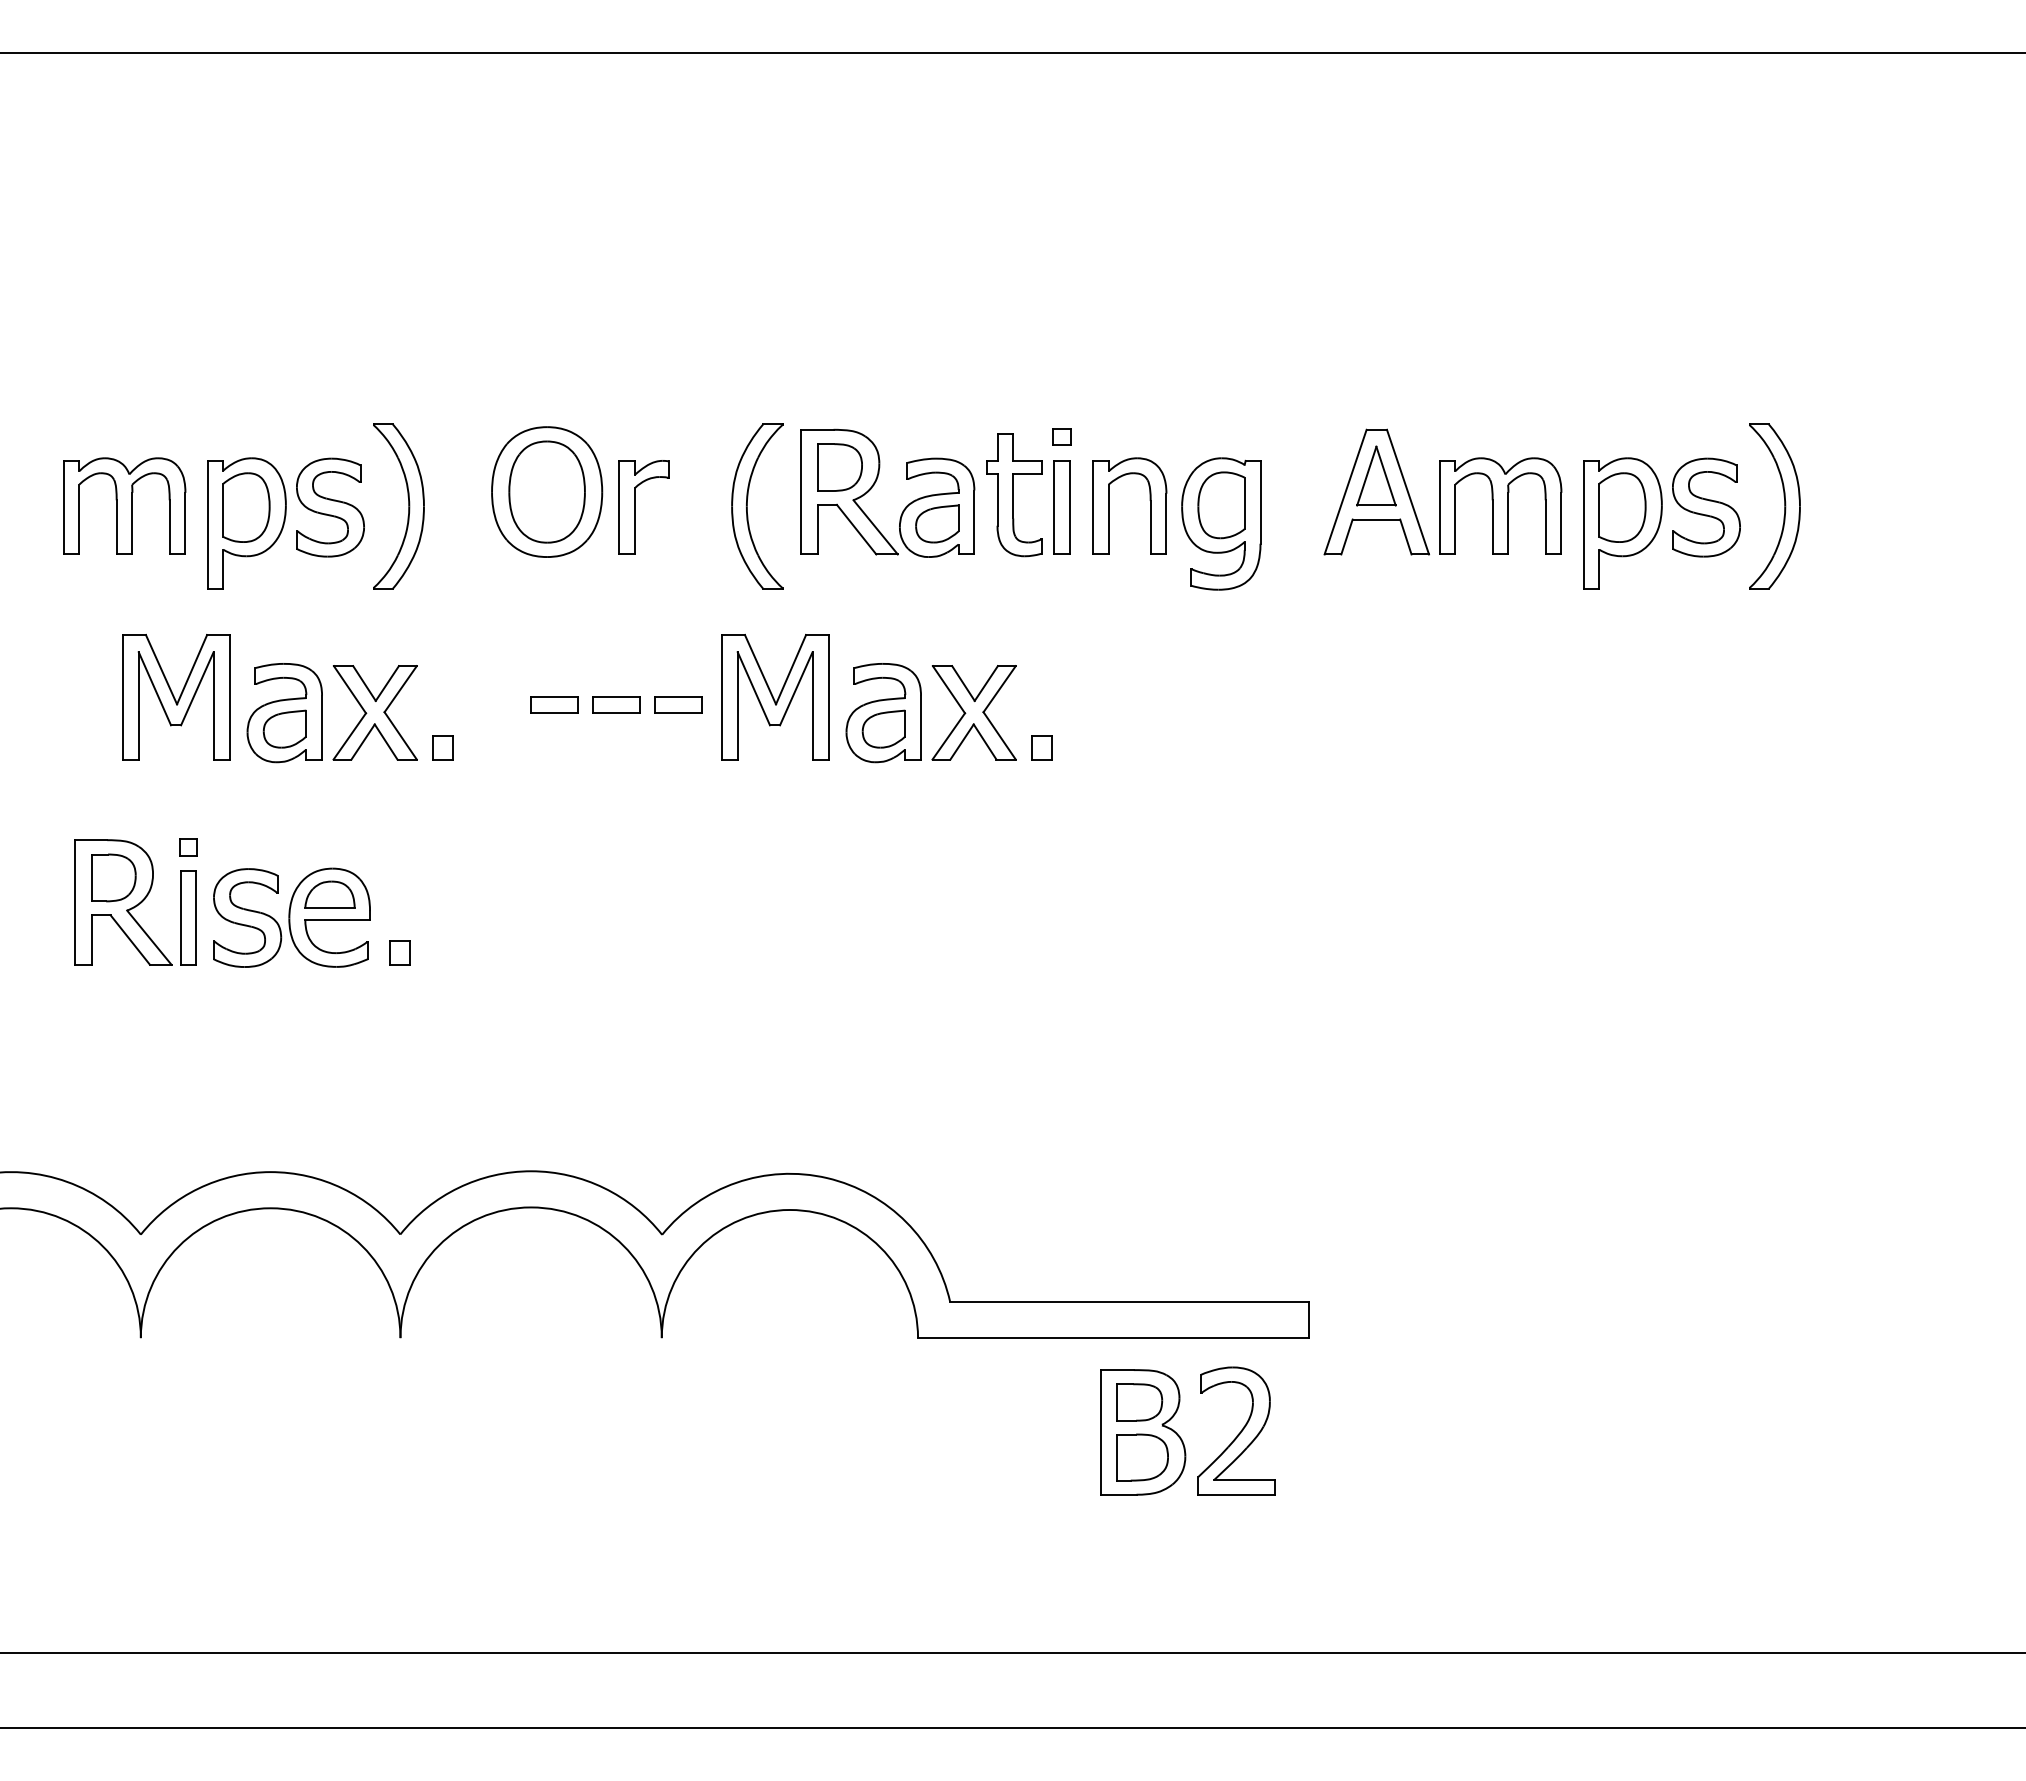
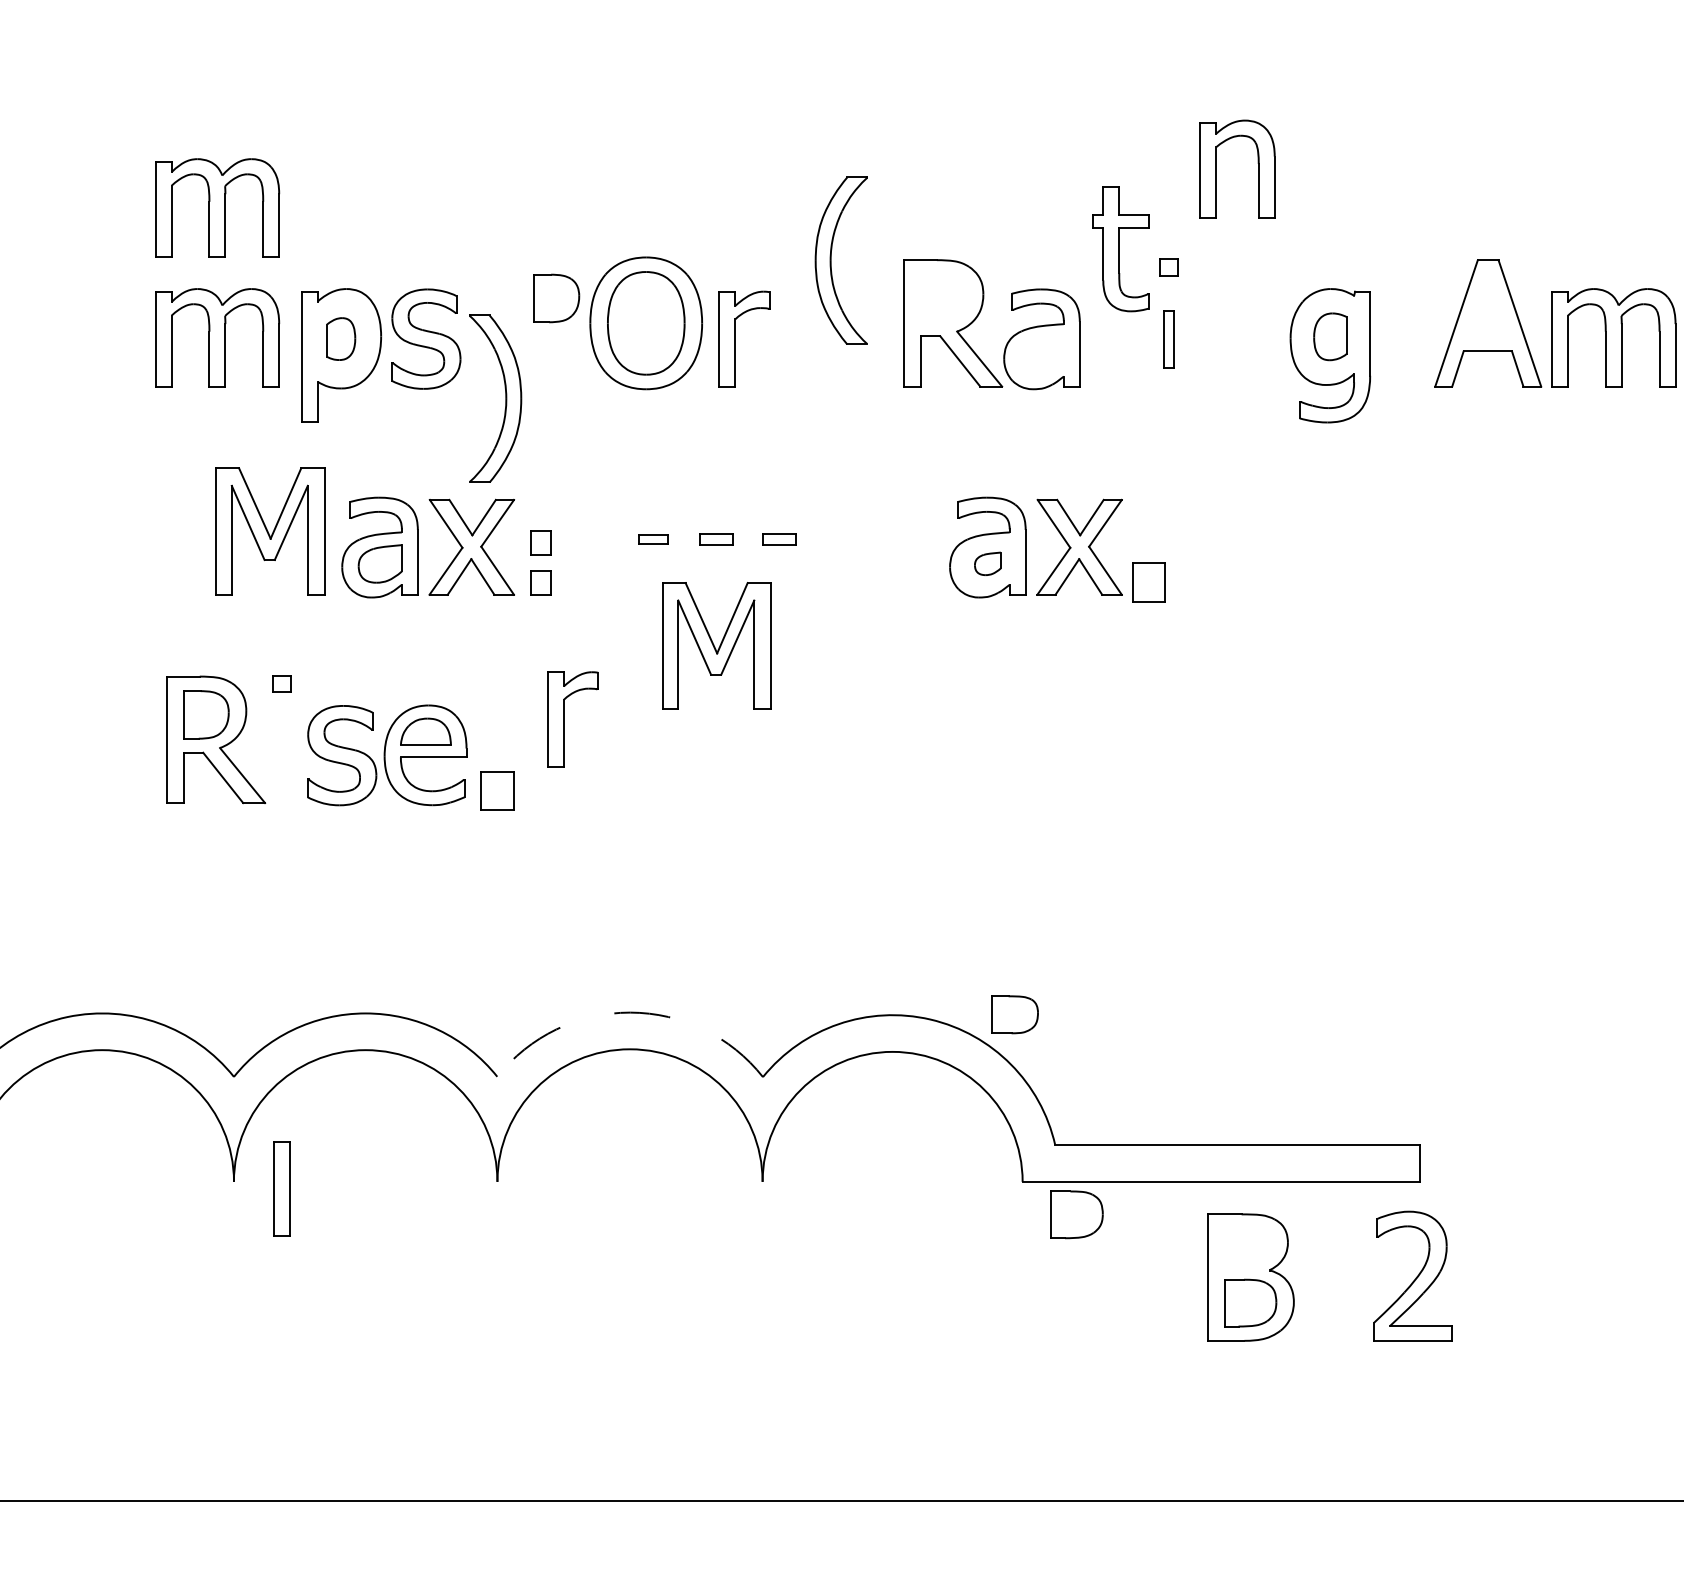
part: (124, 377) -> (217, 207), added
part: (839, 467) -> (556, 298), moved
part: (1376, 475) -> (1487, 306), removed
part: (1014, 495) -> (1120, 249), moved
part: (1109, 505) -> (1216, 168), moved
part: (1221, 505) -> (1330, 336), size x0.7
part: (408, 506) -> (505, 398), moved
part: (747, 506) -> (831, 260), moved
part: (246, 507) -> (341, 339), size x0.6
part: (1061, 507) -> (1168, 339), size x0.6
part: (937, 523) -> (1042, 355), removed
part: (775, 697) -> (716, 646), moved
part: (554, 704) -> (653, 538), size x0.6
part: (616, 704) -> (716, 538), size x0.7
part: (678, 704) -> (779, 538), size x0.7
part: (442, 708) -> (540, 542), added
part: (883, 728) -> (987, 563), size x0.6
part: (1041, 747) -> (1147, 582), size x1.6
part: (466, 882) -> (564, 719), added
part: (188, 917) -> (282, 1188), moved
part: (399, 952) -> (496, 790), size x1.6
arc: (531, 1171) -> (630, 1012), solid -> dashed
part: (971, 1370) -> (1076, 1214), added
part: (1139, 1402) -> (1014, 1014), moved
part: (1236, 1430) -> (1412, 1275), moved

